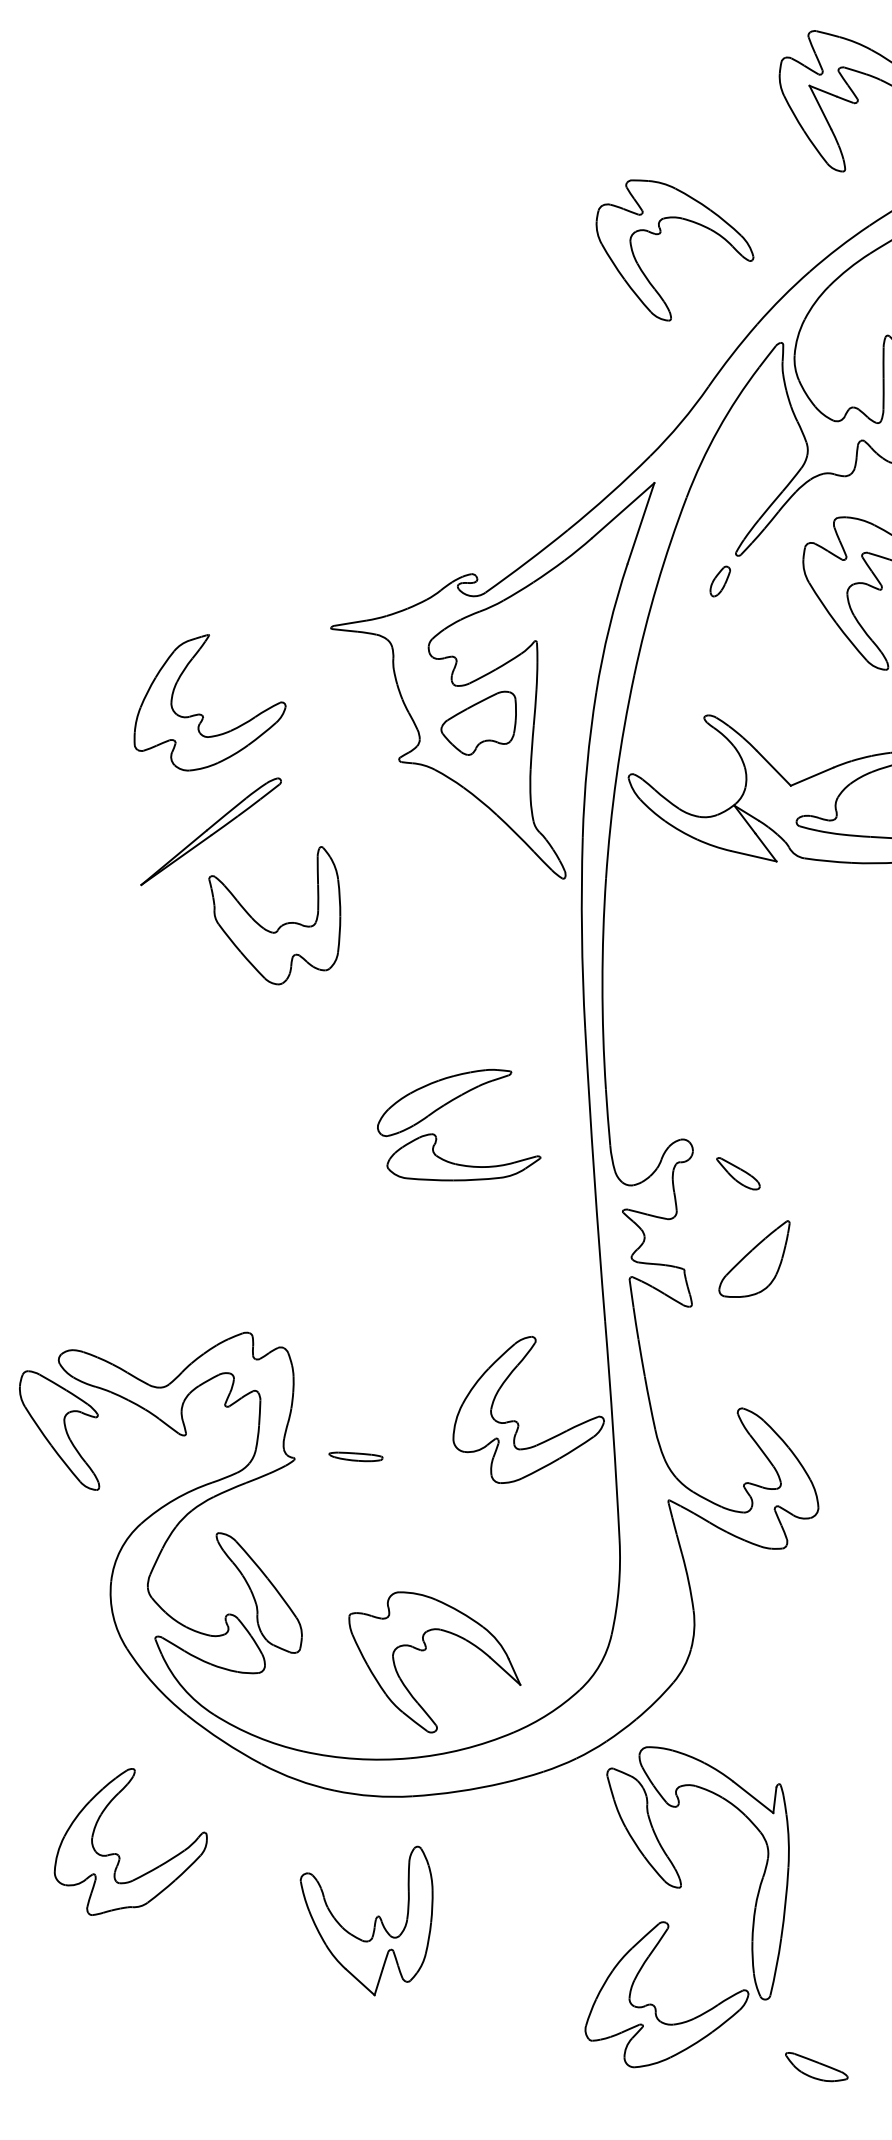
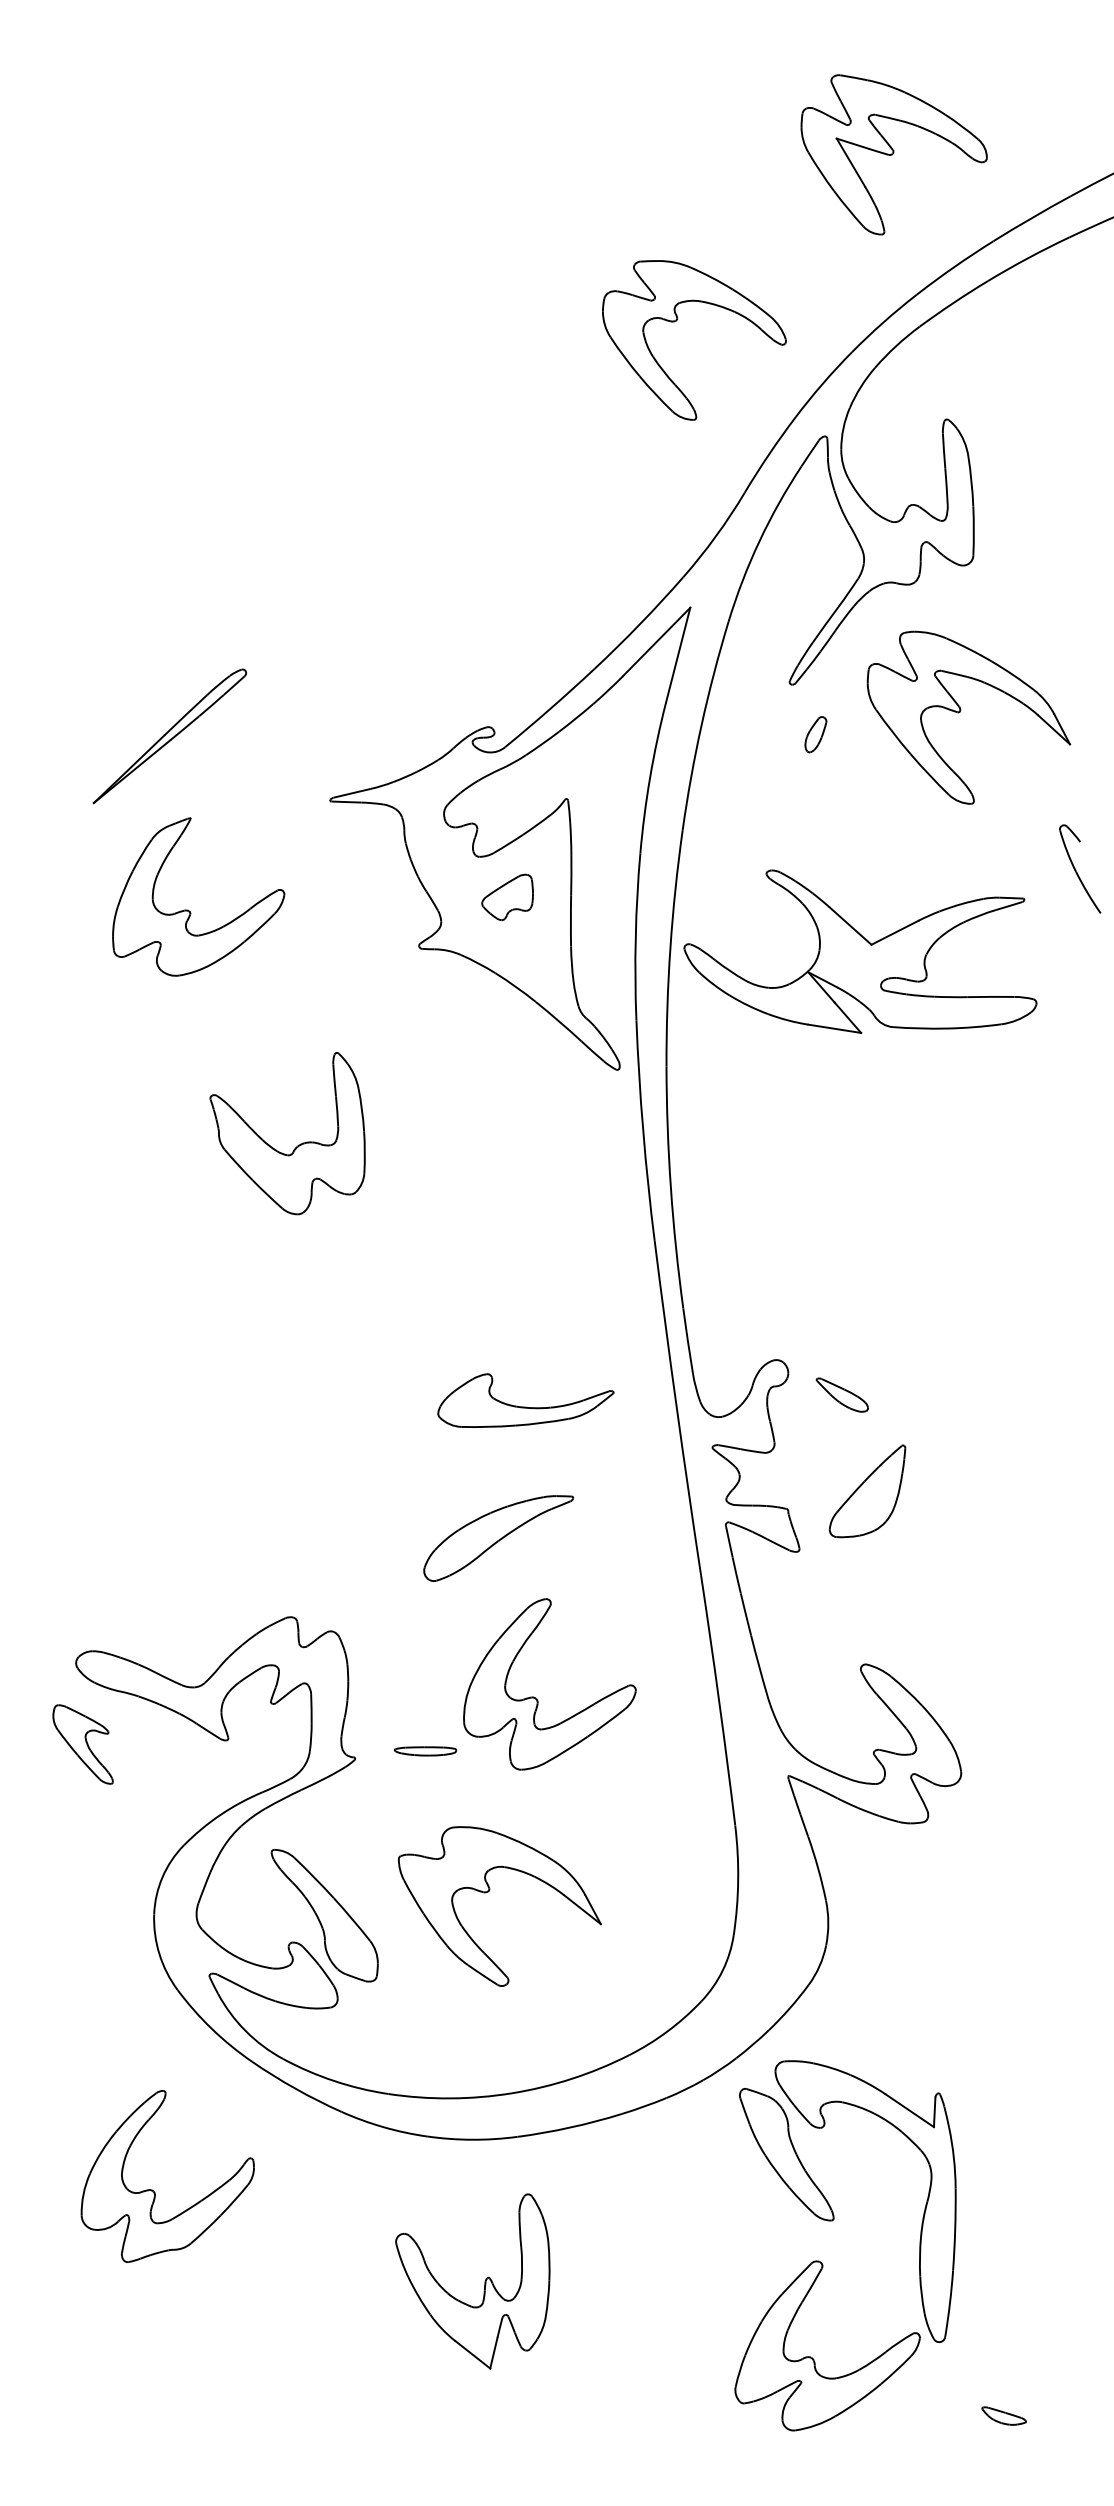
part: (719, 581) -> (815, 734), moved
part: (478, 722) -> (507, 897), size x0.6
part: (210, 831) -> (169, 736), moved
part: (444, 1103) -> (498, 1538), moved
part: (517, 1421) -> (536, 1697), moved
part: (59, 1430) -> (82, 1744), size x0.6
part: (425, 1650) -> (488, 1892), moved
part: (118, 1854) -> (153, 2190), moved
part: (816, 2066) -> (1003, 2415), size x0.6

